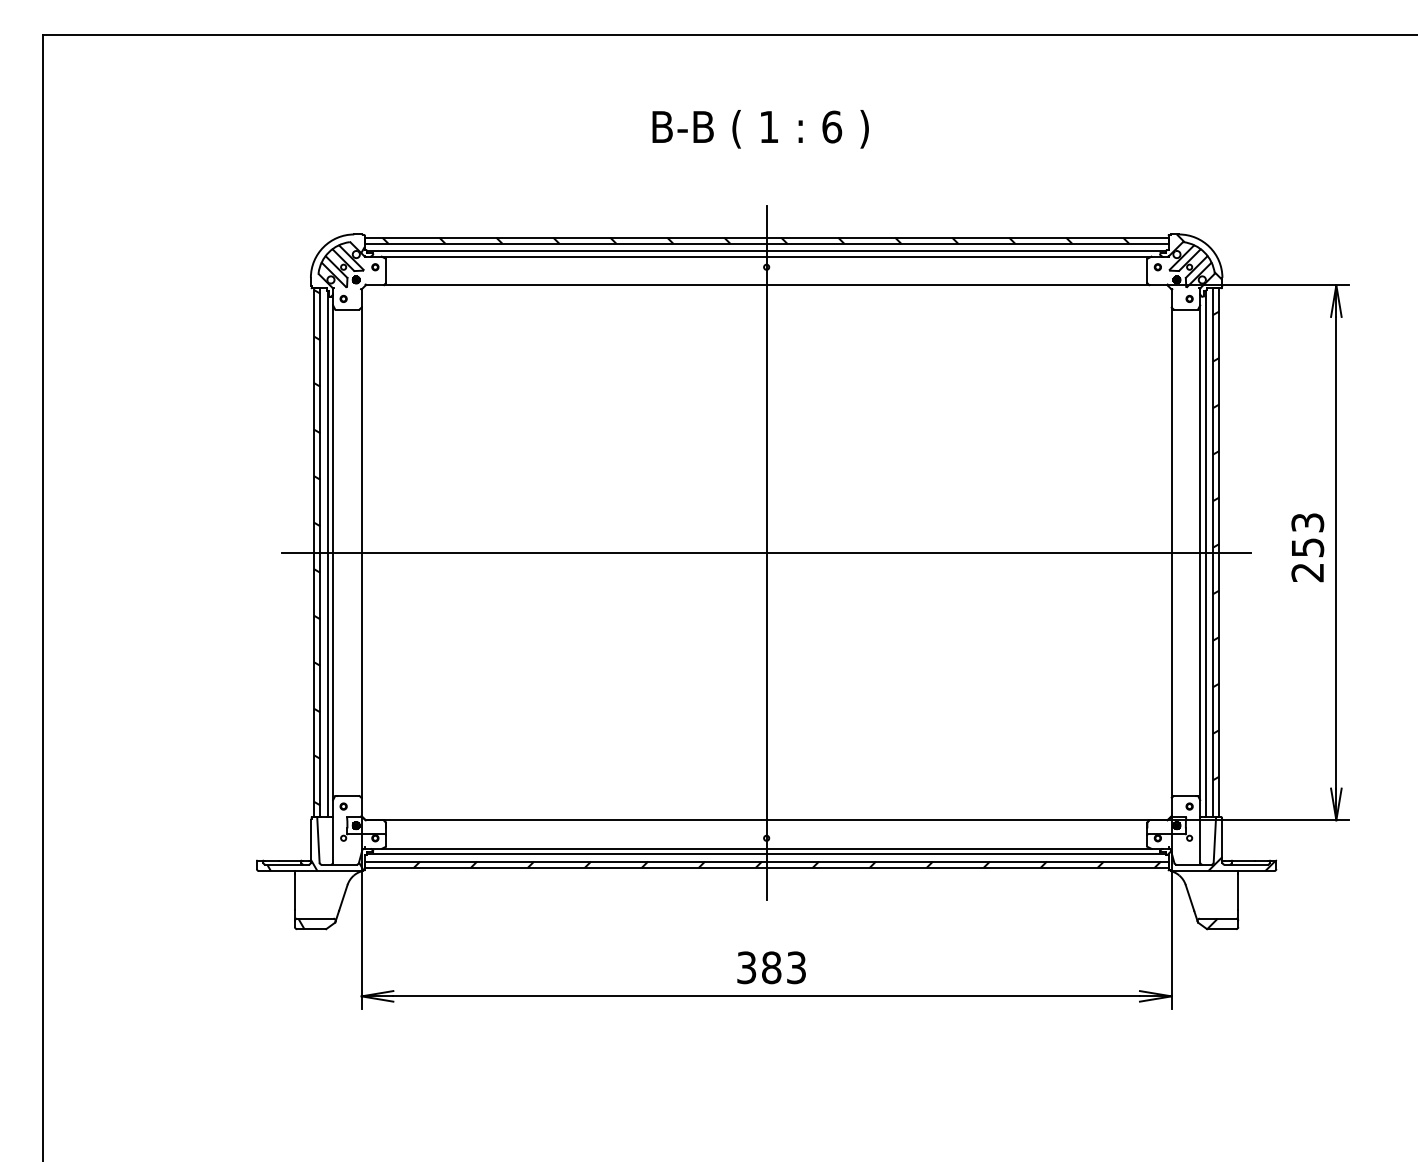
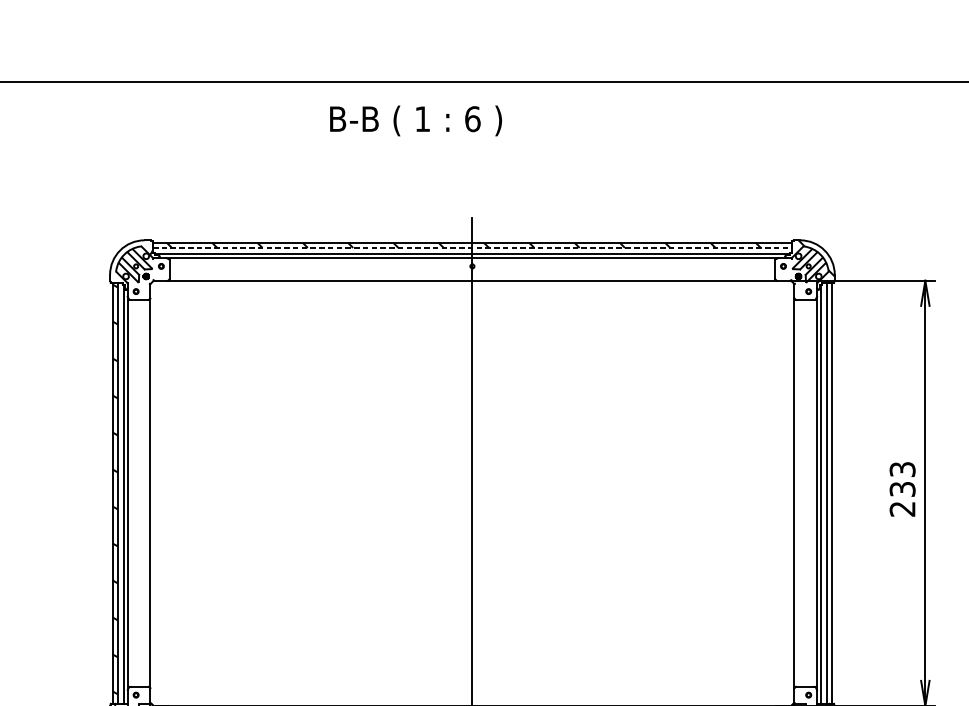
text: (760, 129) -> (415, 121), moved
line: (766, 243) -> (472, 247), solid -> dashed
hatch: (1215, 545) -> (829, 487), removed
text: (1307, 547) -> (902, 489), 253 -> 233
line: (766, 552) -> (472, 493), removed

